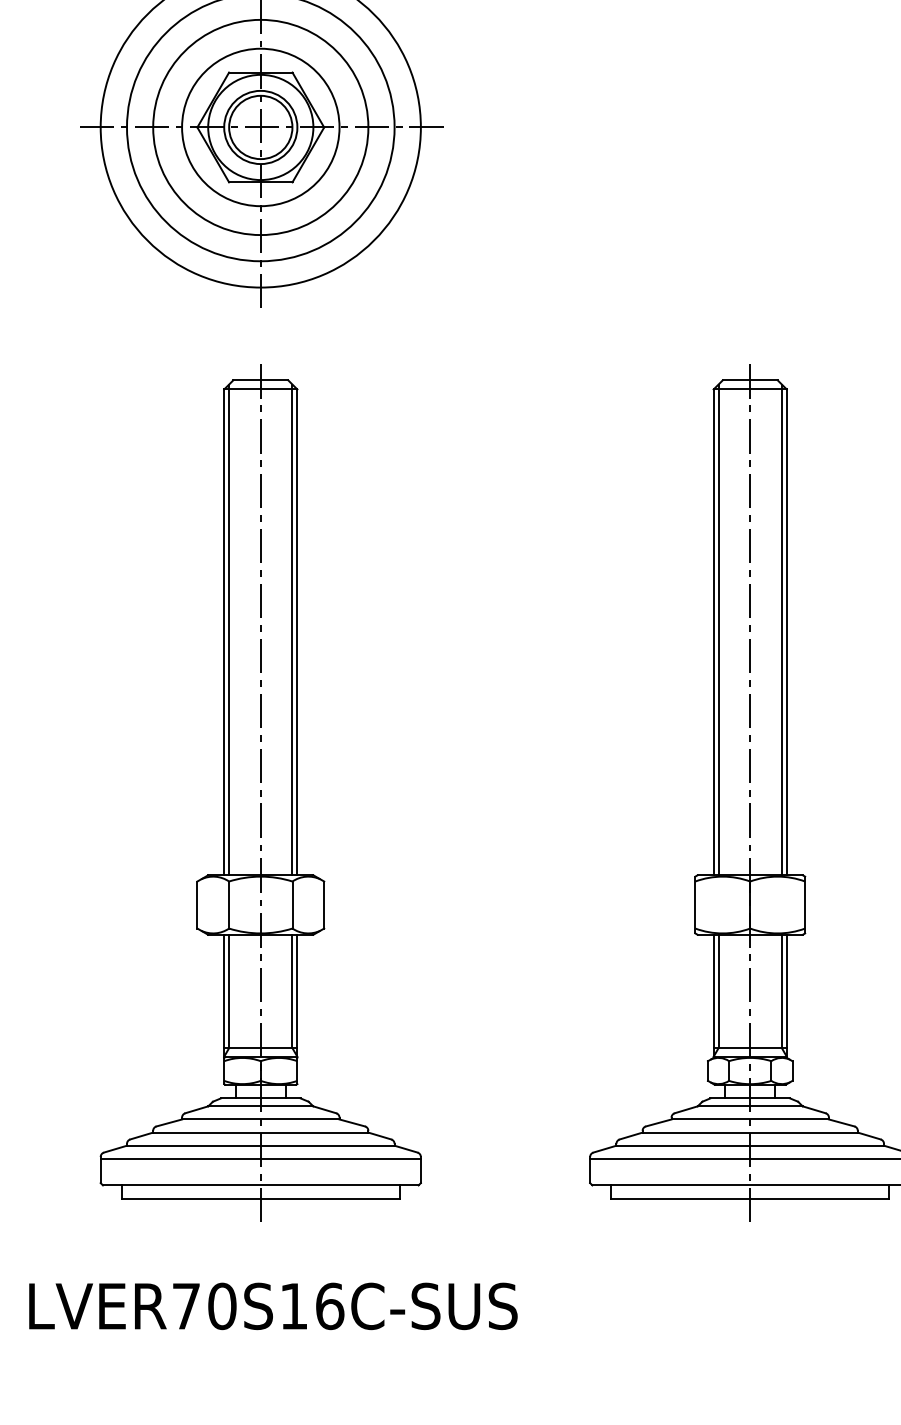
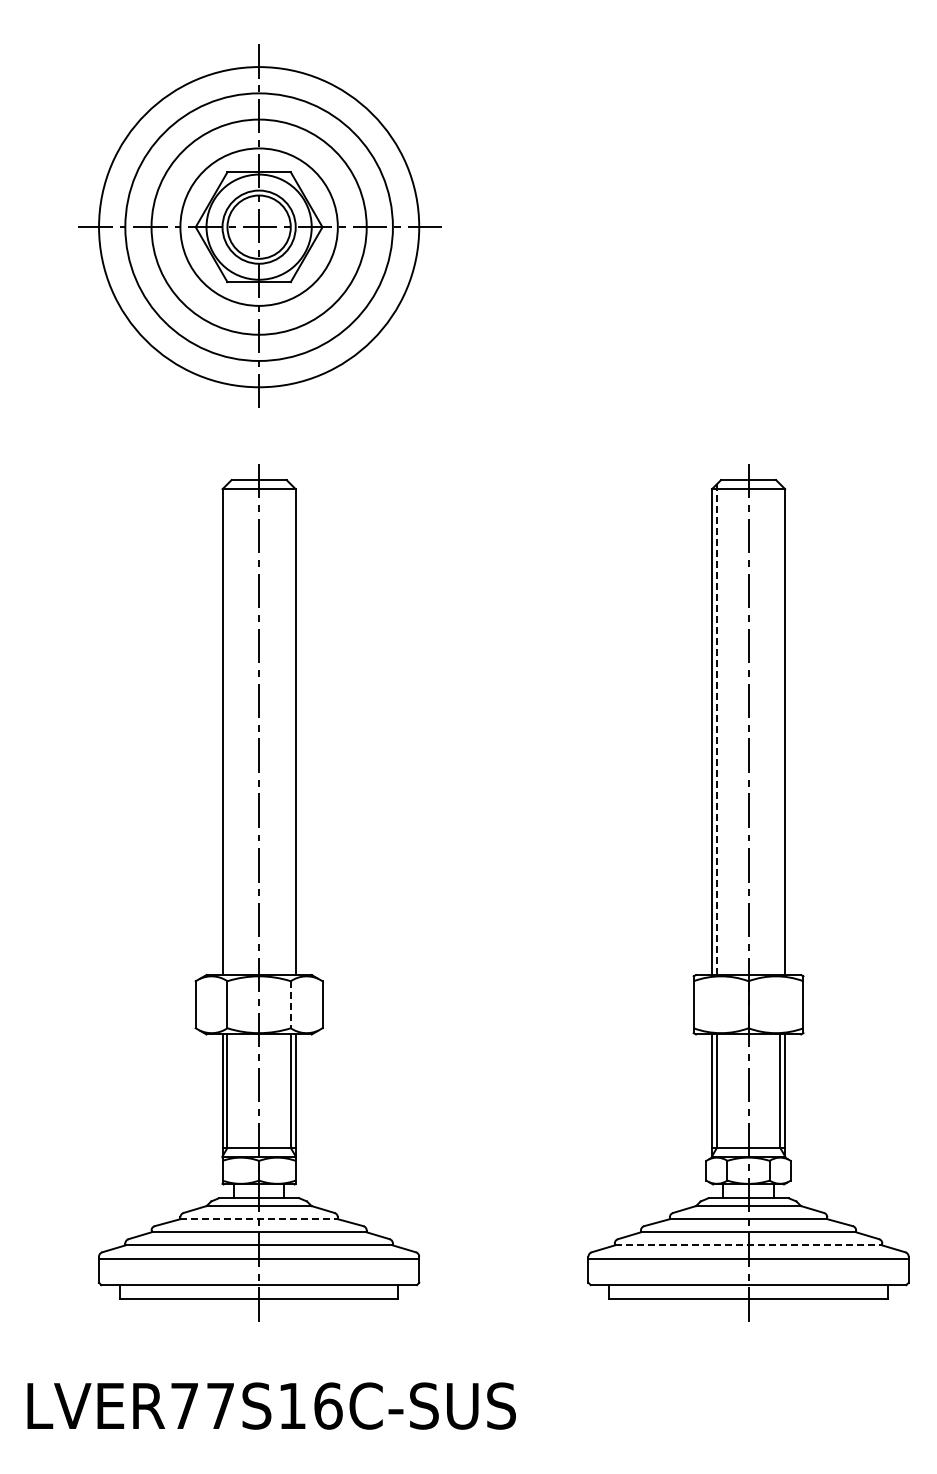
line: (229, 629) -> (227, 729), removed
line: (292, 629) -> (290, 729), removed
line: (718, 629) -> (716, 729), solid -> dashed
line: (782, 629) -> (780, 729), removed
line: (292, 904) -> (290, 1004), solid -> dashed
line: (261, 1119) -> (259, 1219), solid -> dashed
line: (750, 1145) -> (748, 1245), solid -> dashed
text: (222, 1305) -> (220, 1405), LVER70S16C-SUS -> LVER77S16C-SUS

